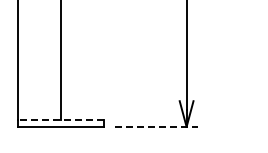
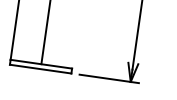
line: (61, 120) -> (41, 64), dashed -> solid
line: (157, 126) -> (109, 78), dashed -> solid

